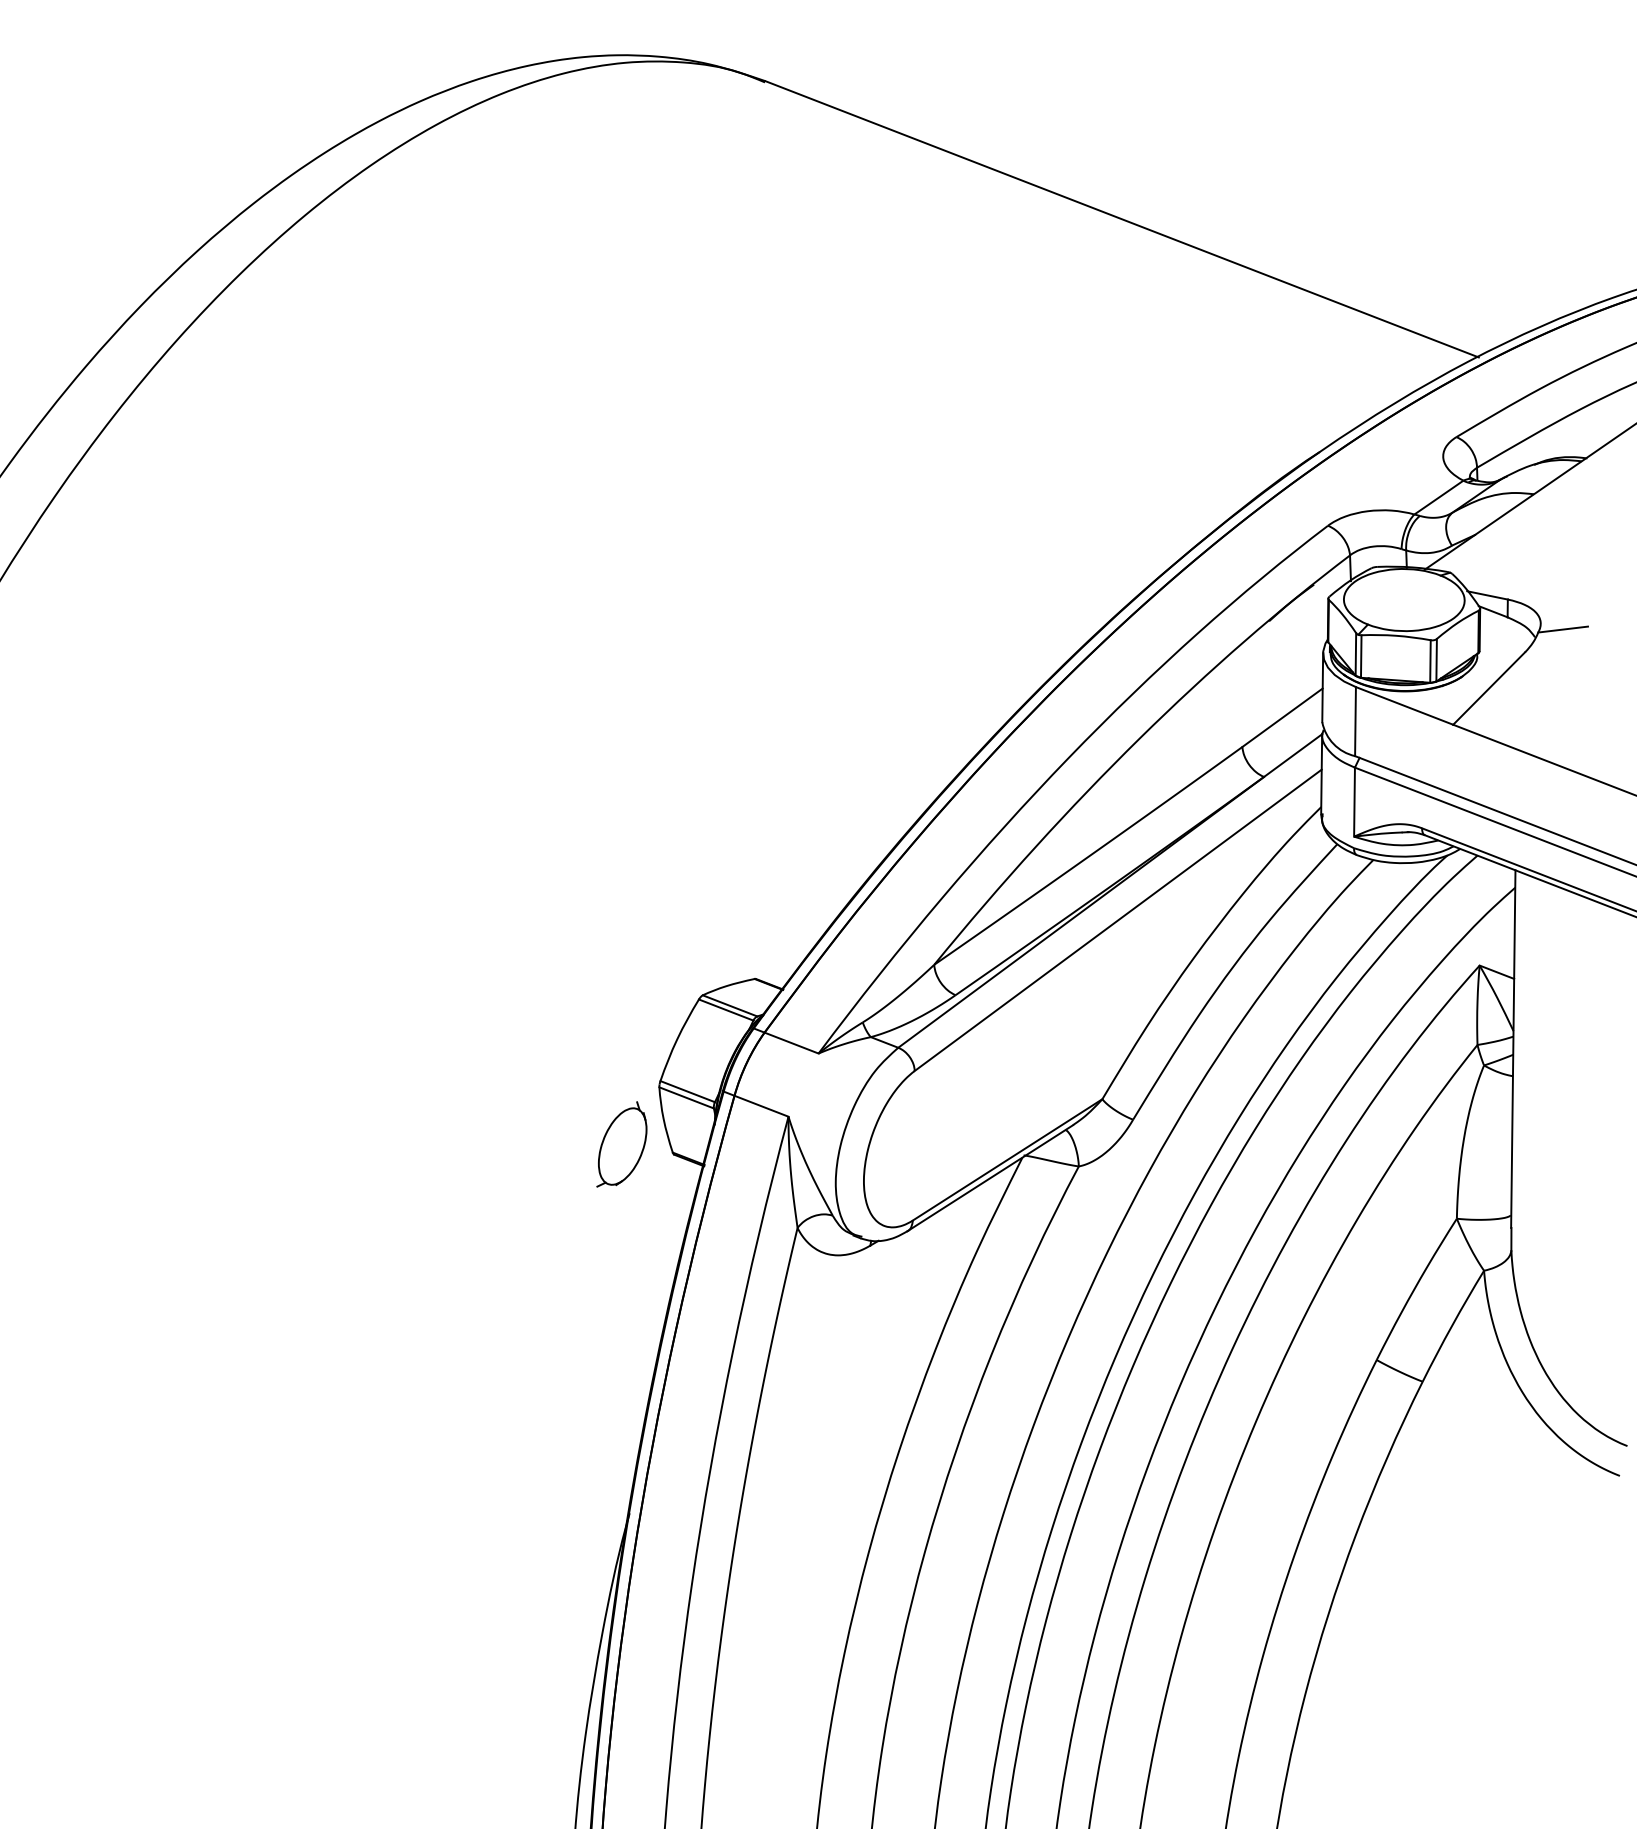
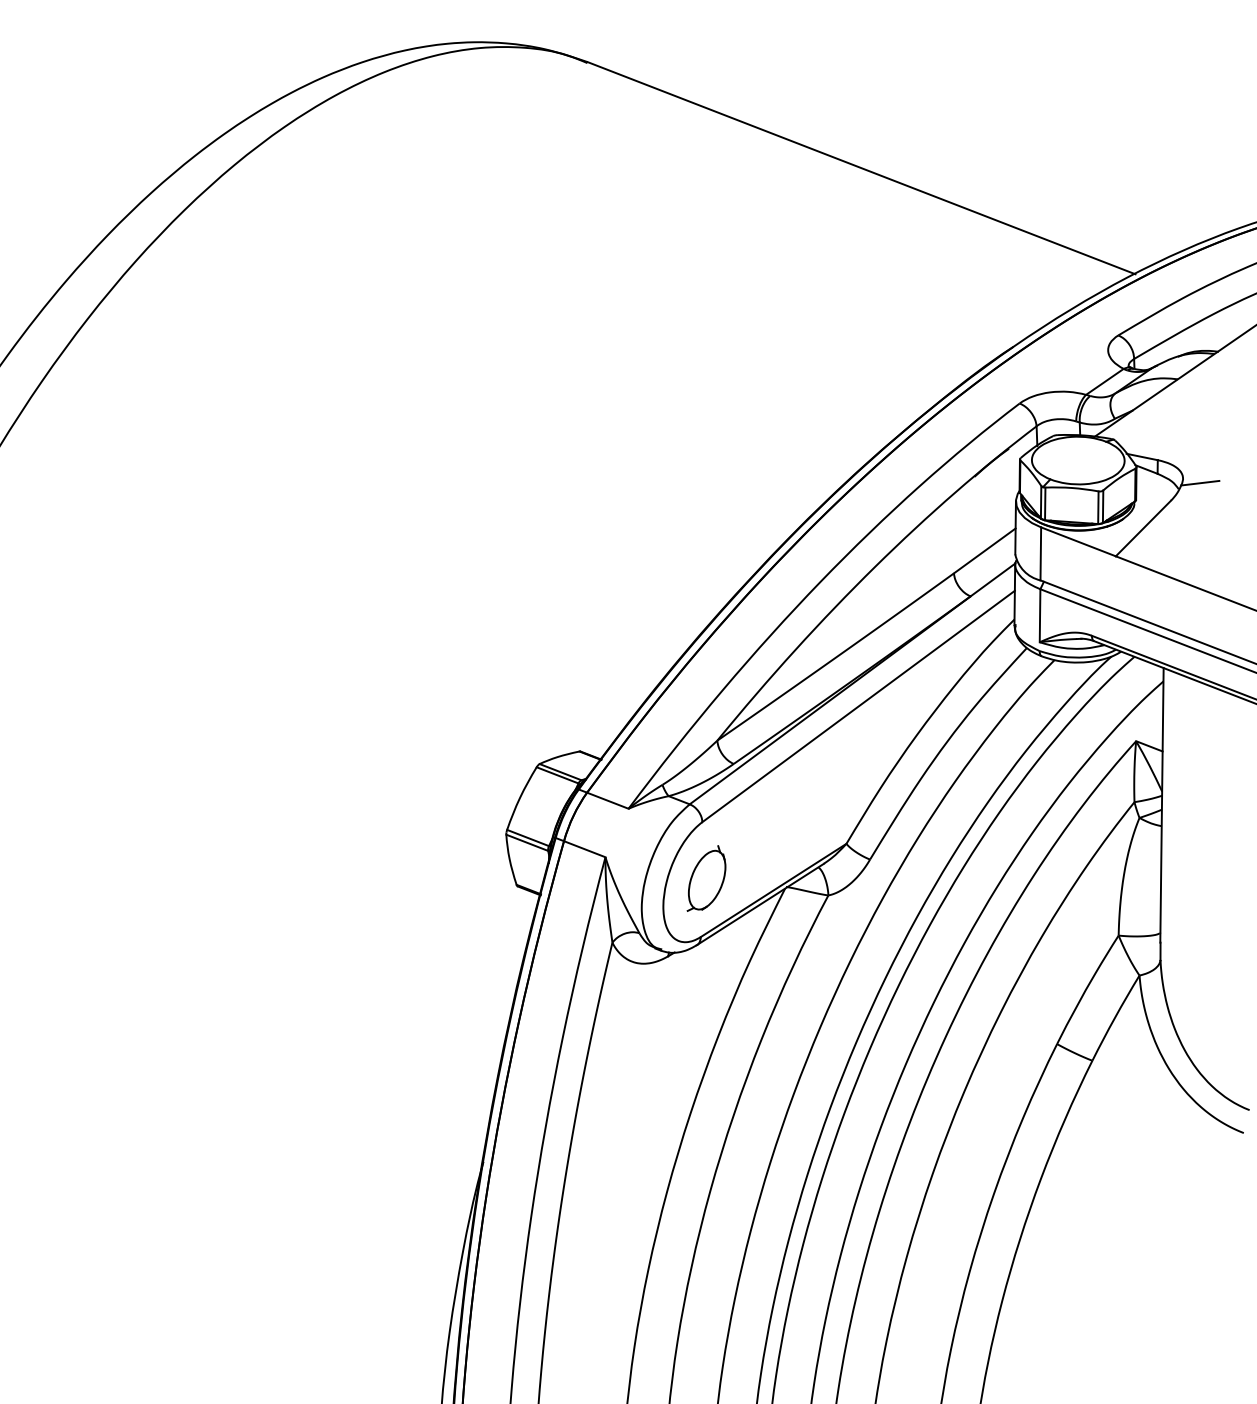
part: (621, 1144) -> (706, 878), moved

